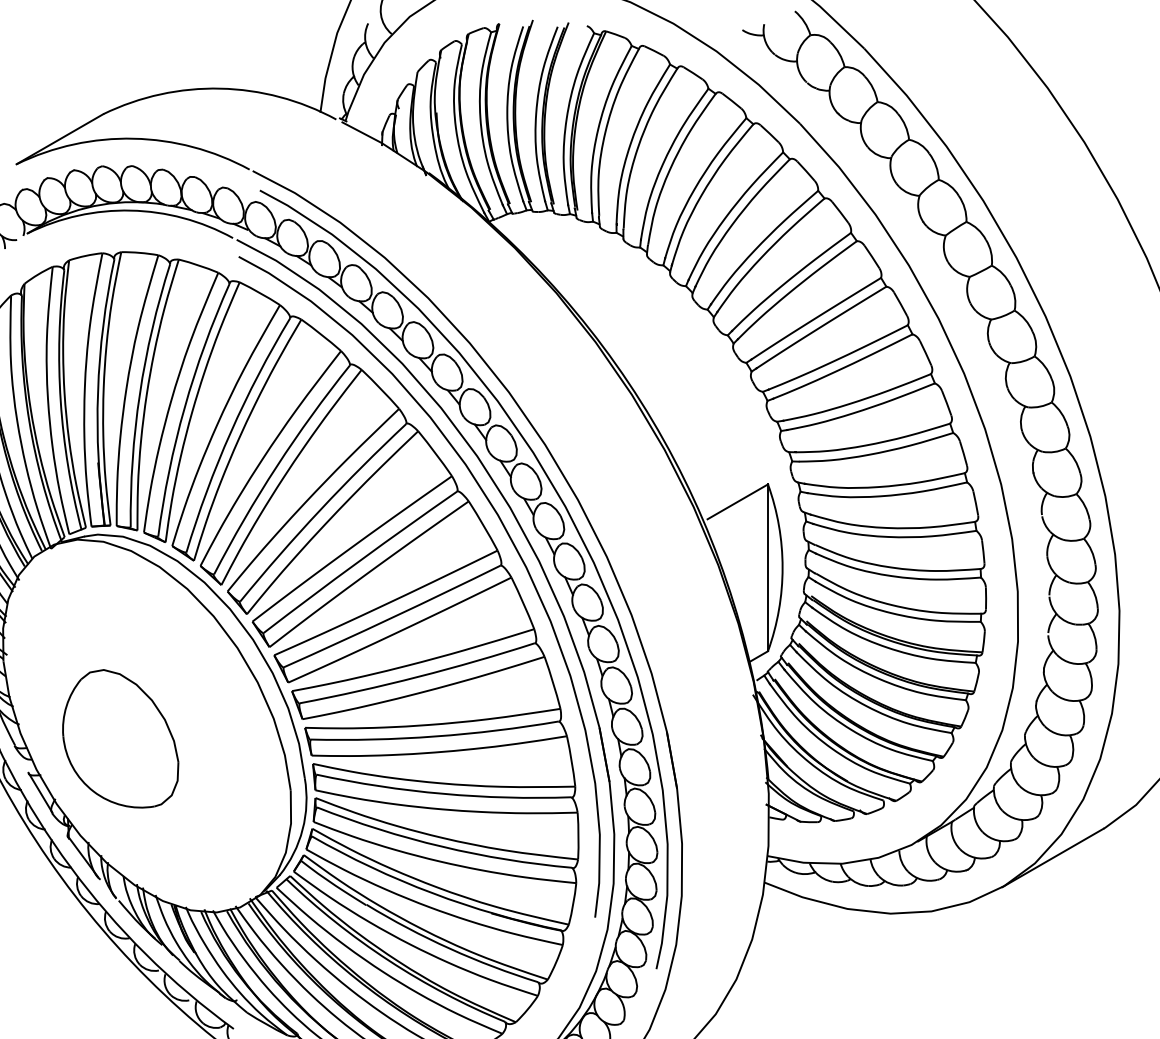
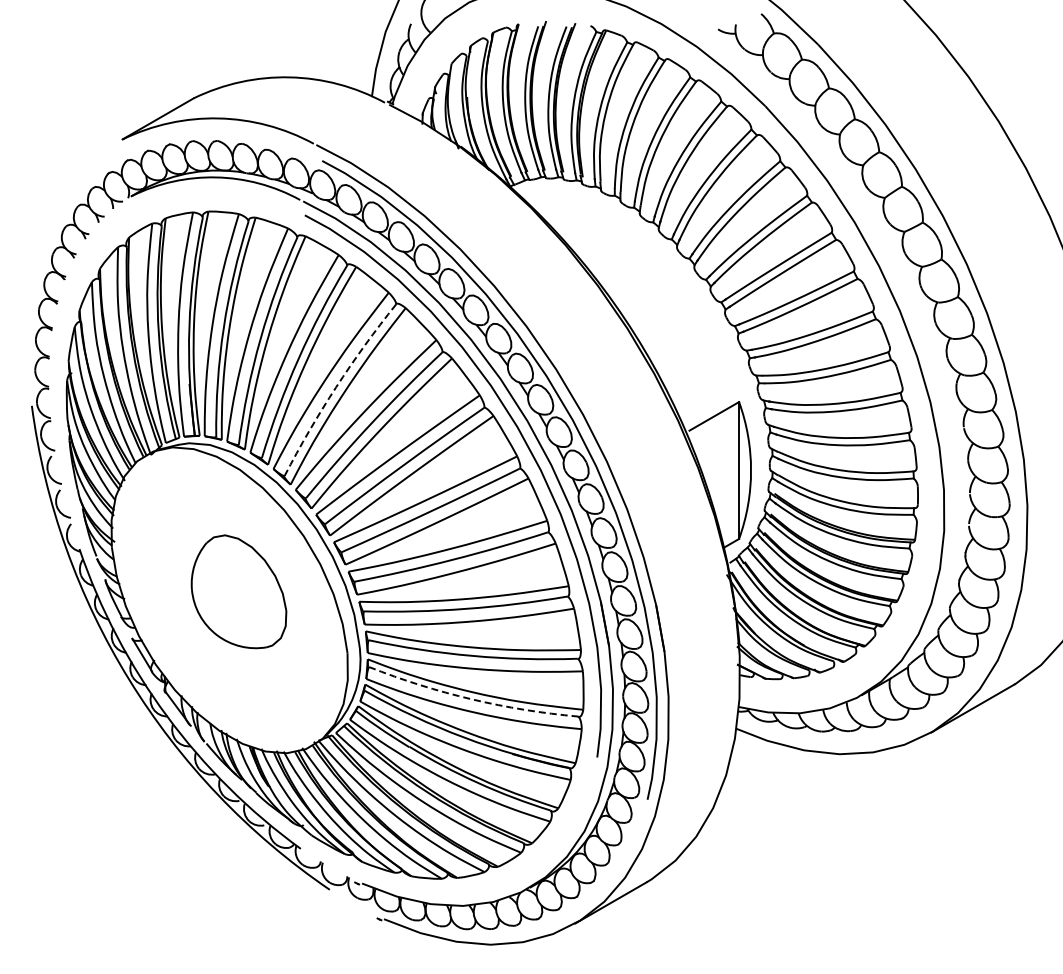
arc: (277, 466) -> (336, 387), solid -> dashed
part: (120, 738) -> (238, 591), moved
arc: (441, 846) -> (471, 699), solid -> dashed

